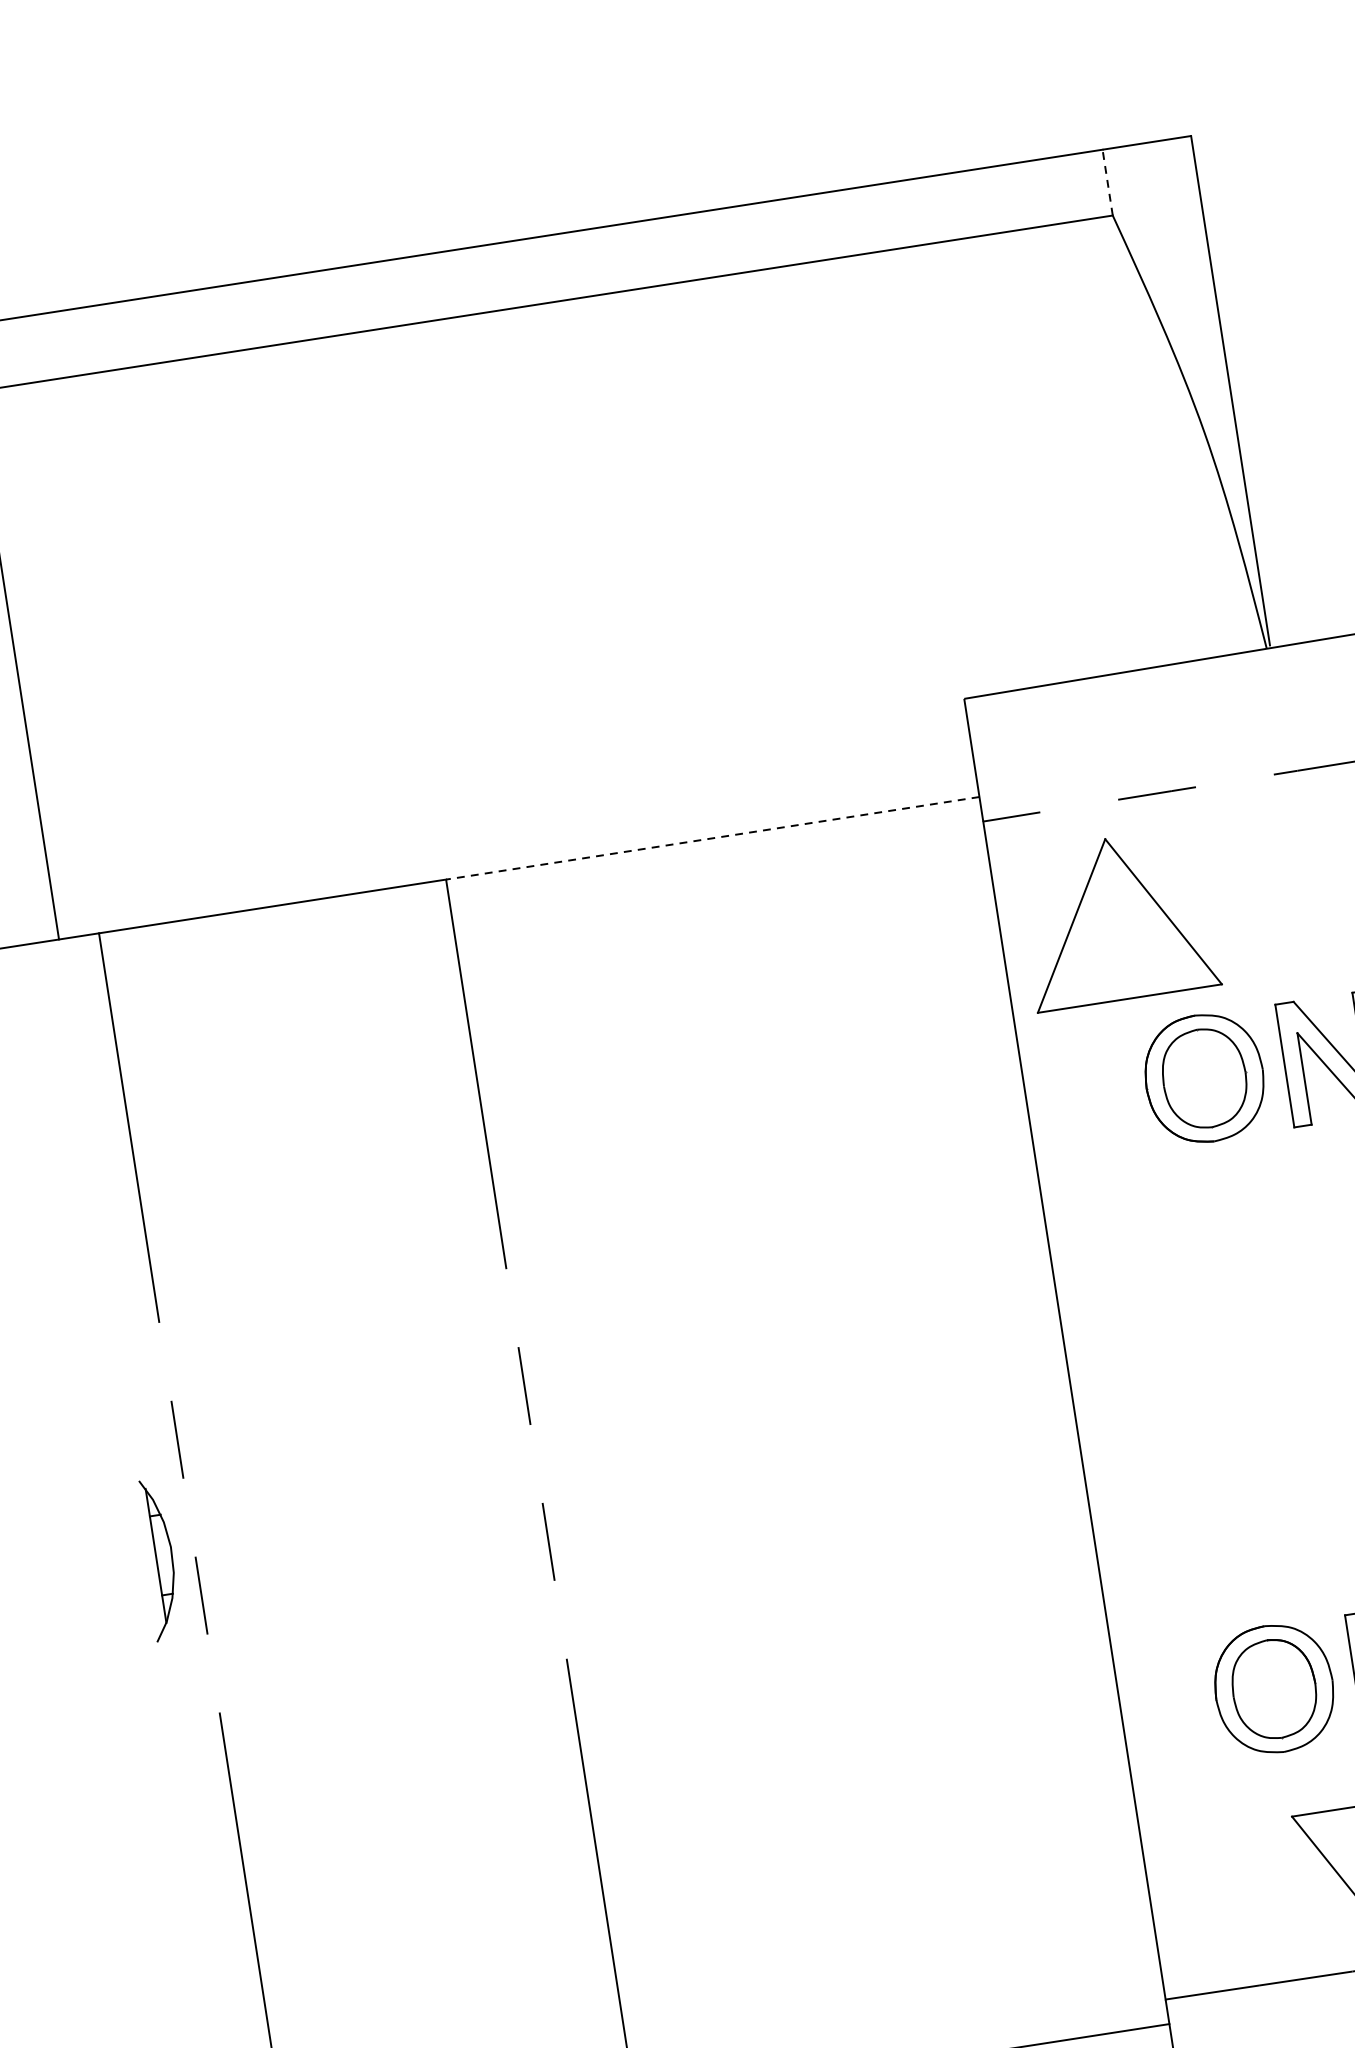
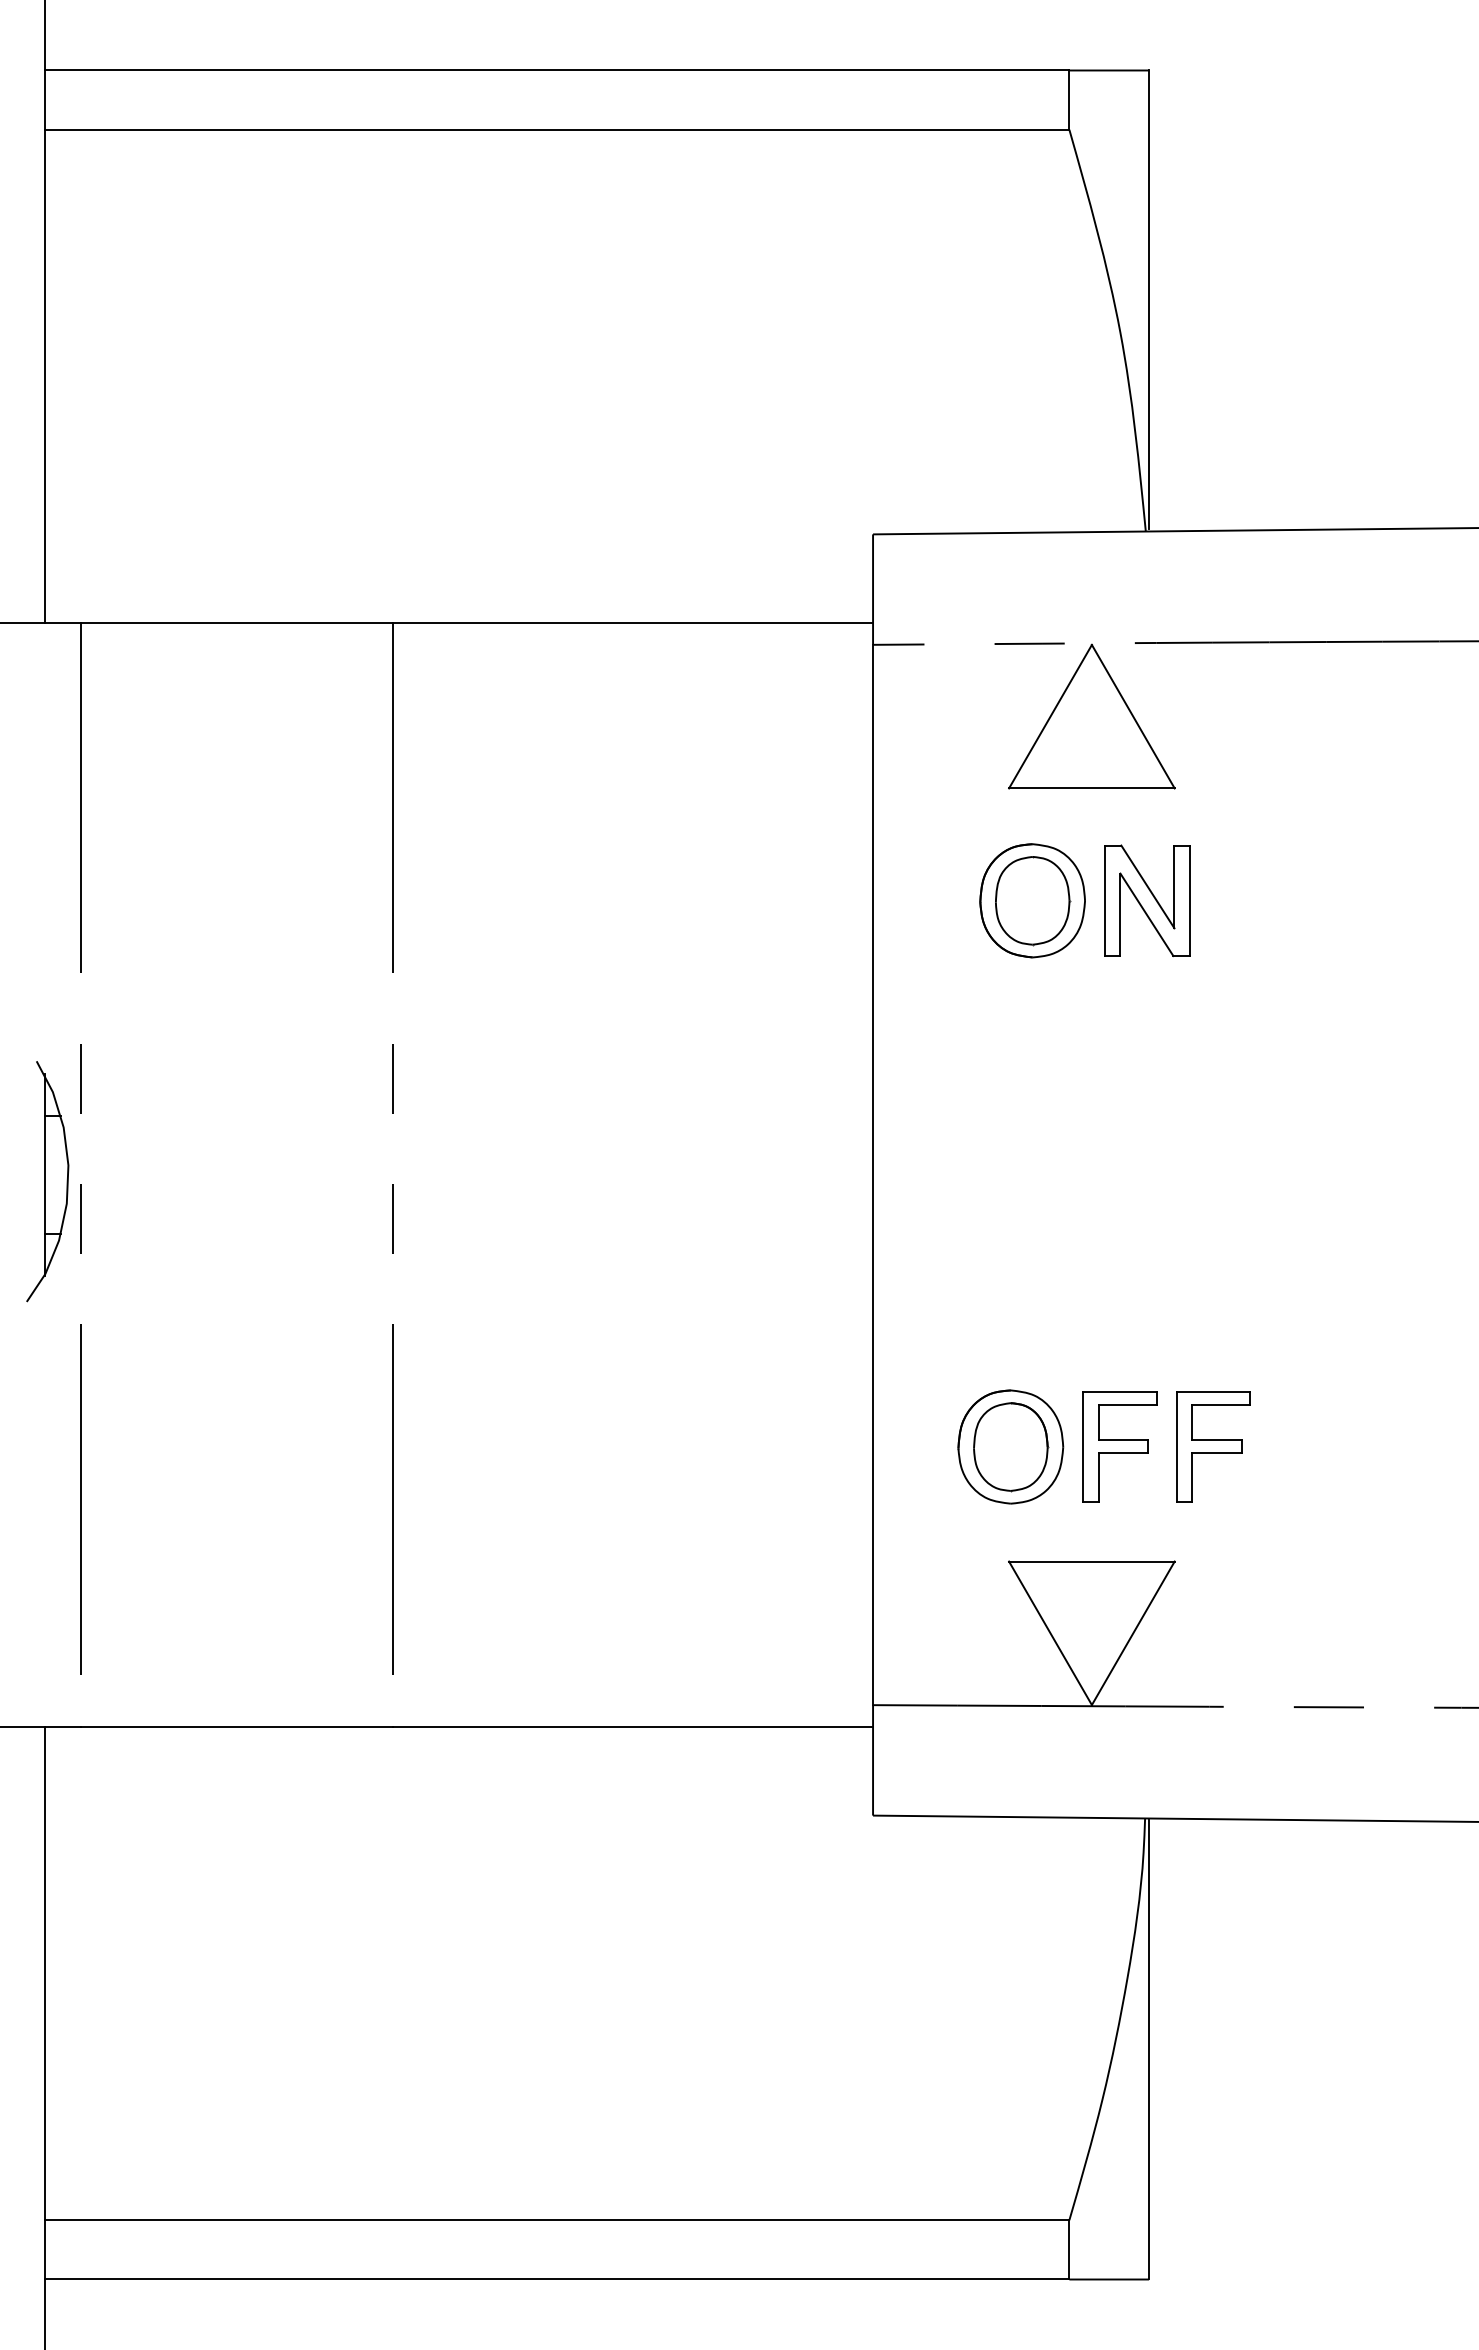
line: (1107, 183) -> (1069, 100), dashed -> solid
line: (712, 838) -> (632, 622), dashed -> solid
part: (1117, 918) -> (1091, 716), moved
part: (158, 1559) -> (47, 1181), size x1.67

